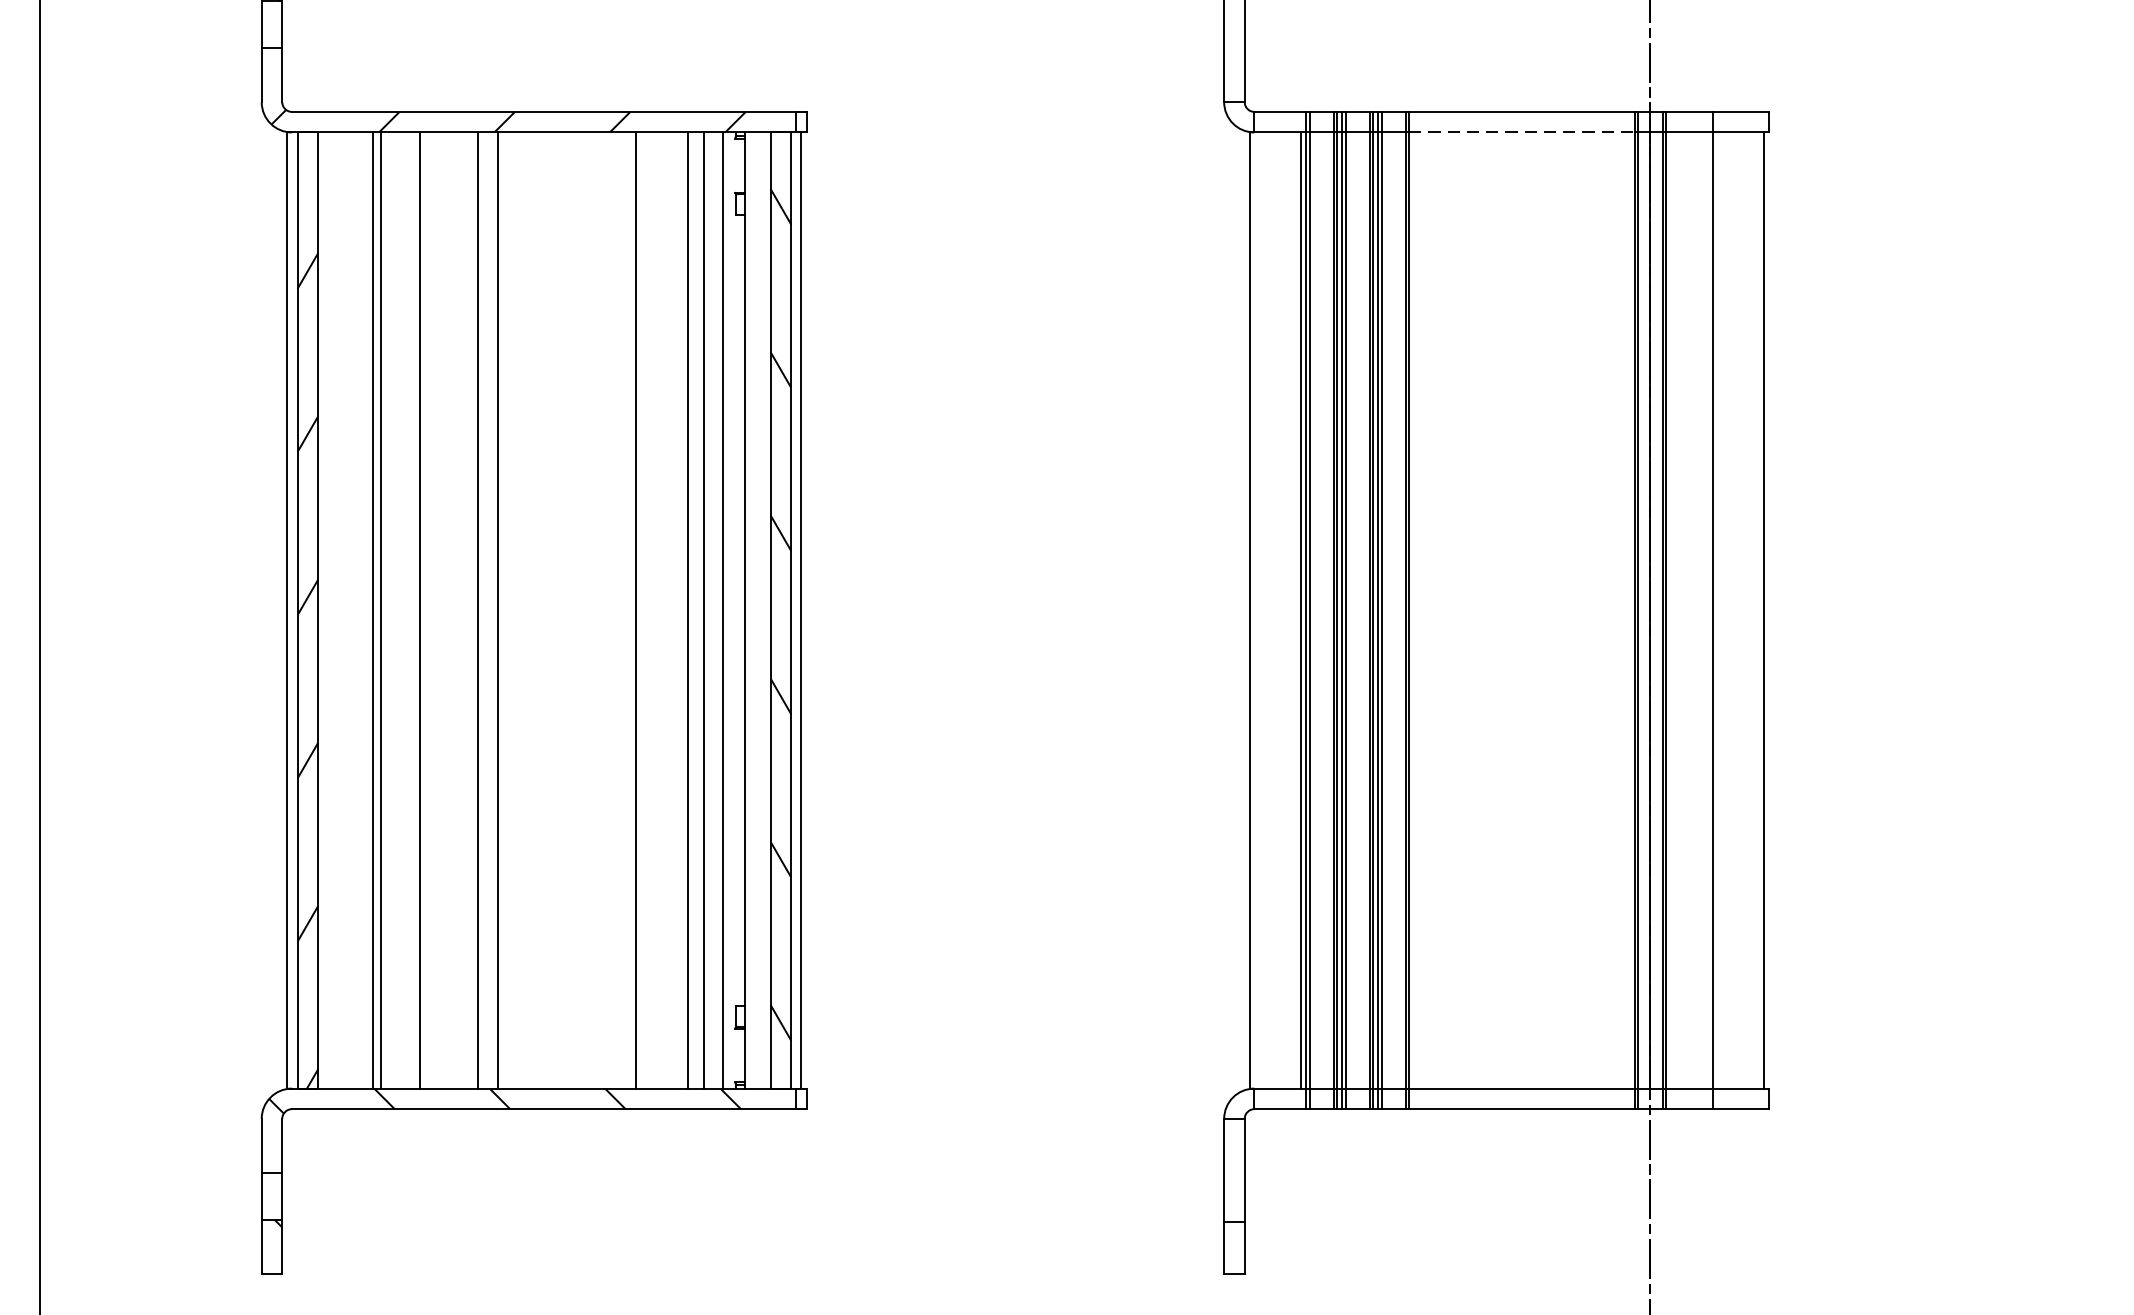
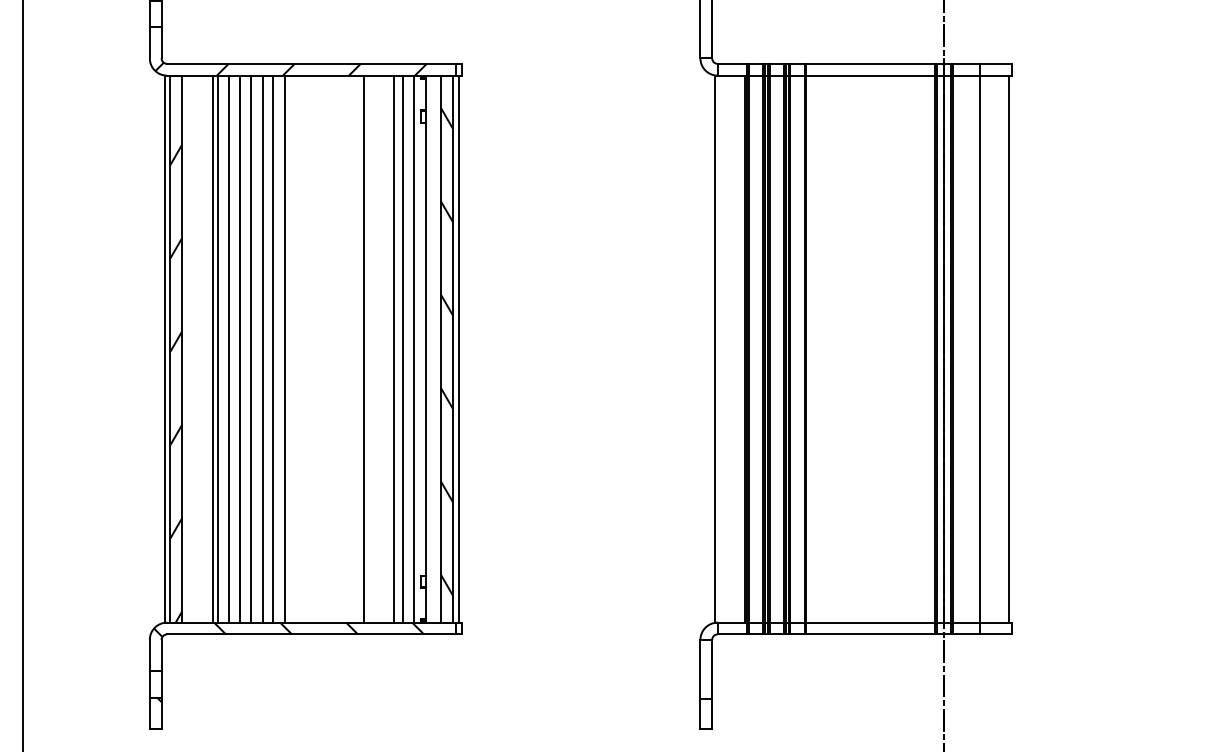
line: (1521, 132) -> (870, 75), dashed -> solid
line: (399, 609) -> (228, 348), added
line: (437, 609) -> (250, 348), added
line: (458, 609) -> (262, 348), added

